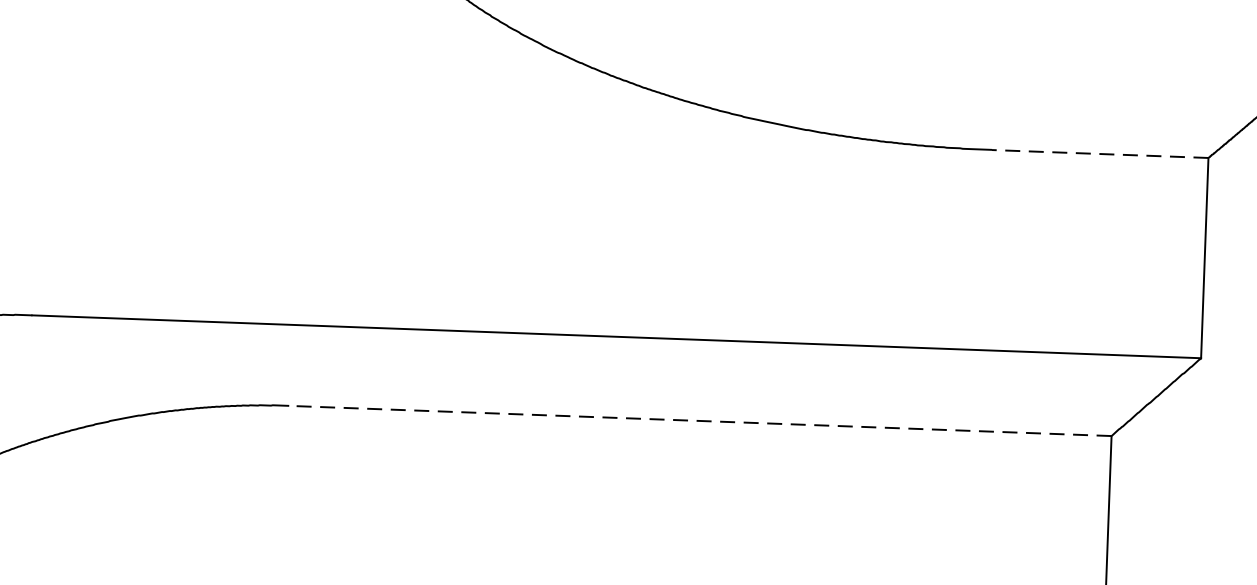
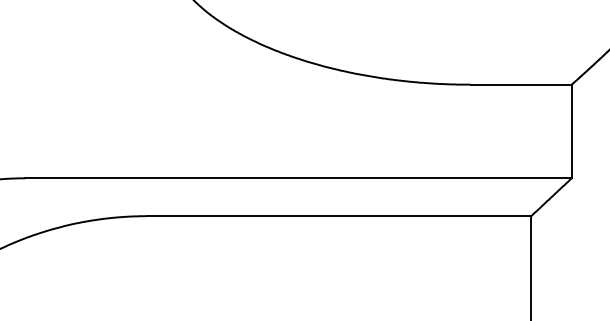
line: (1101, 153) -> (521, 84), dashed -> solid
line: (699, 421) -> (338, 216), dashed -> solid

